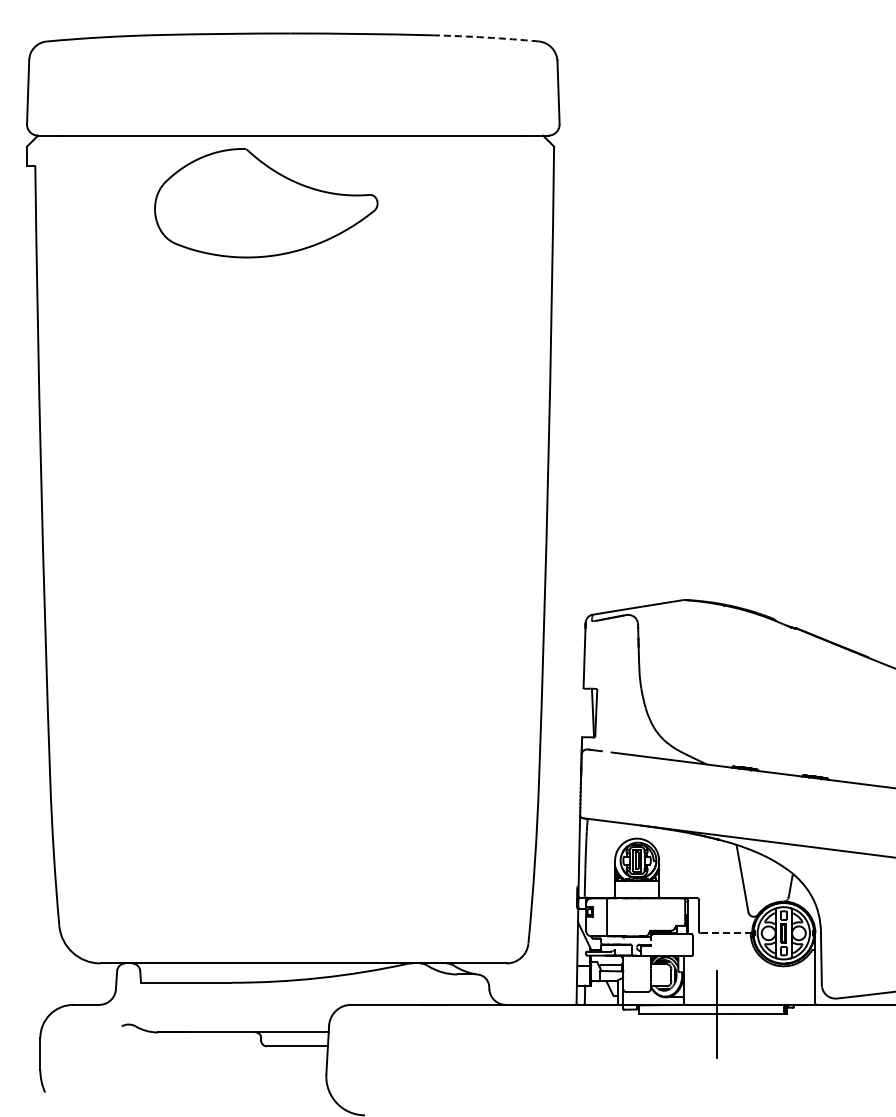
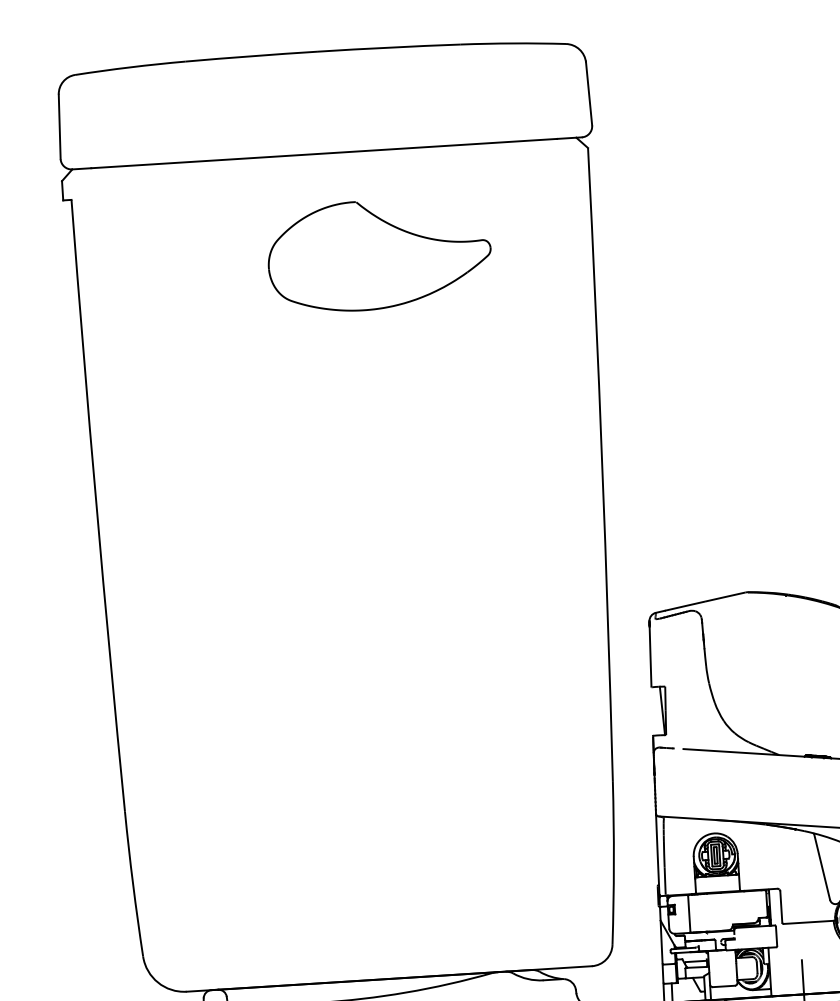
arc: (486, 37) -> (513, 43), dashed -> solid
part: (266, 203) -> (379, 255), moved
line: (726, 933) -> (809, 922), dashed -> solid

